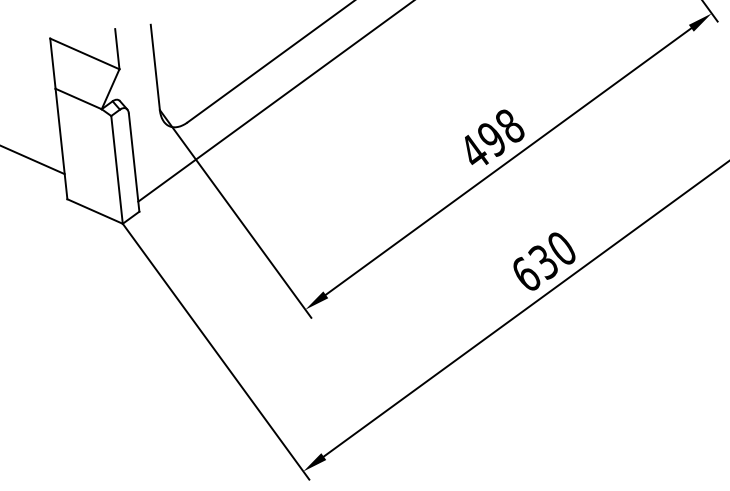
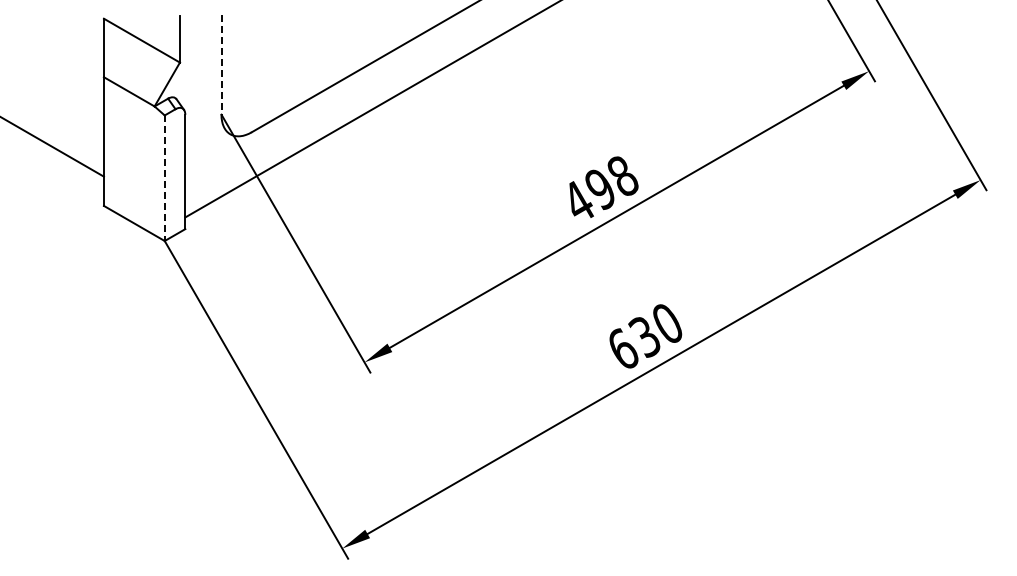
line: (155, 67) -> (221, 64), solid -> dashed
line: (116, 170) -> (164, 178), solid -> dashed

